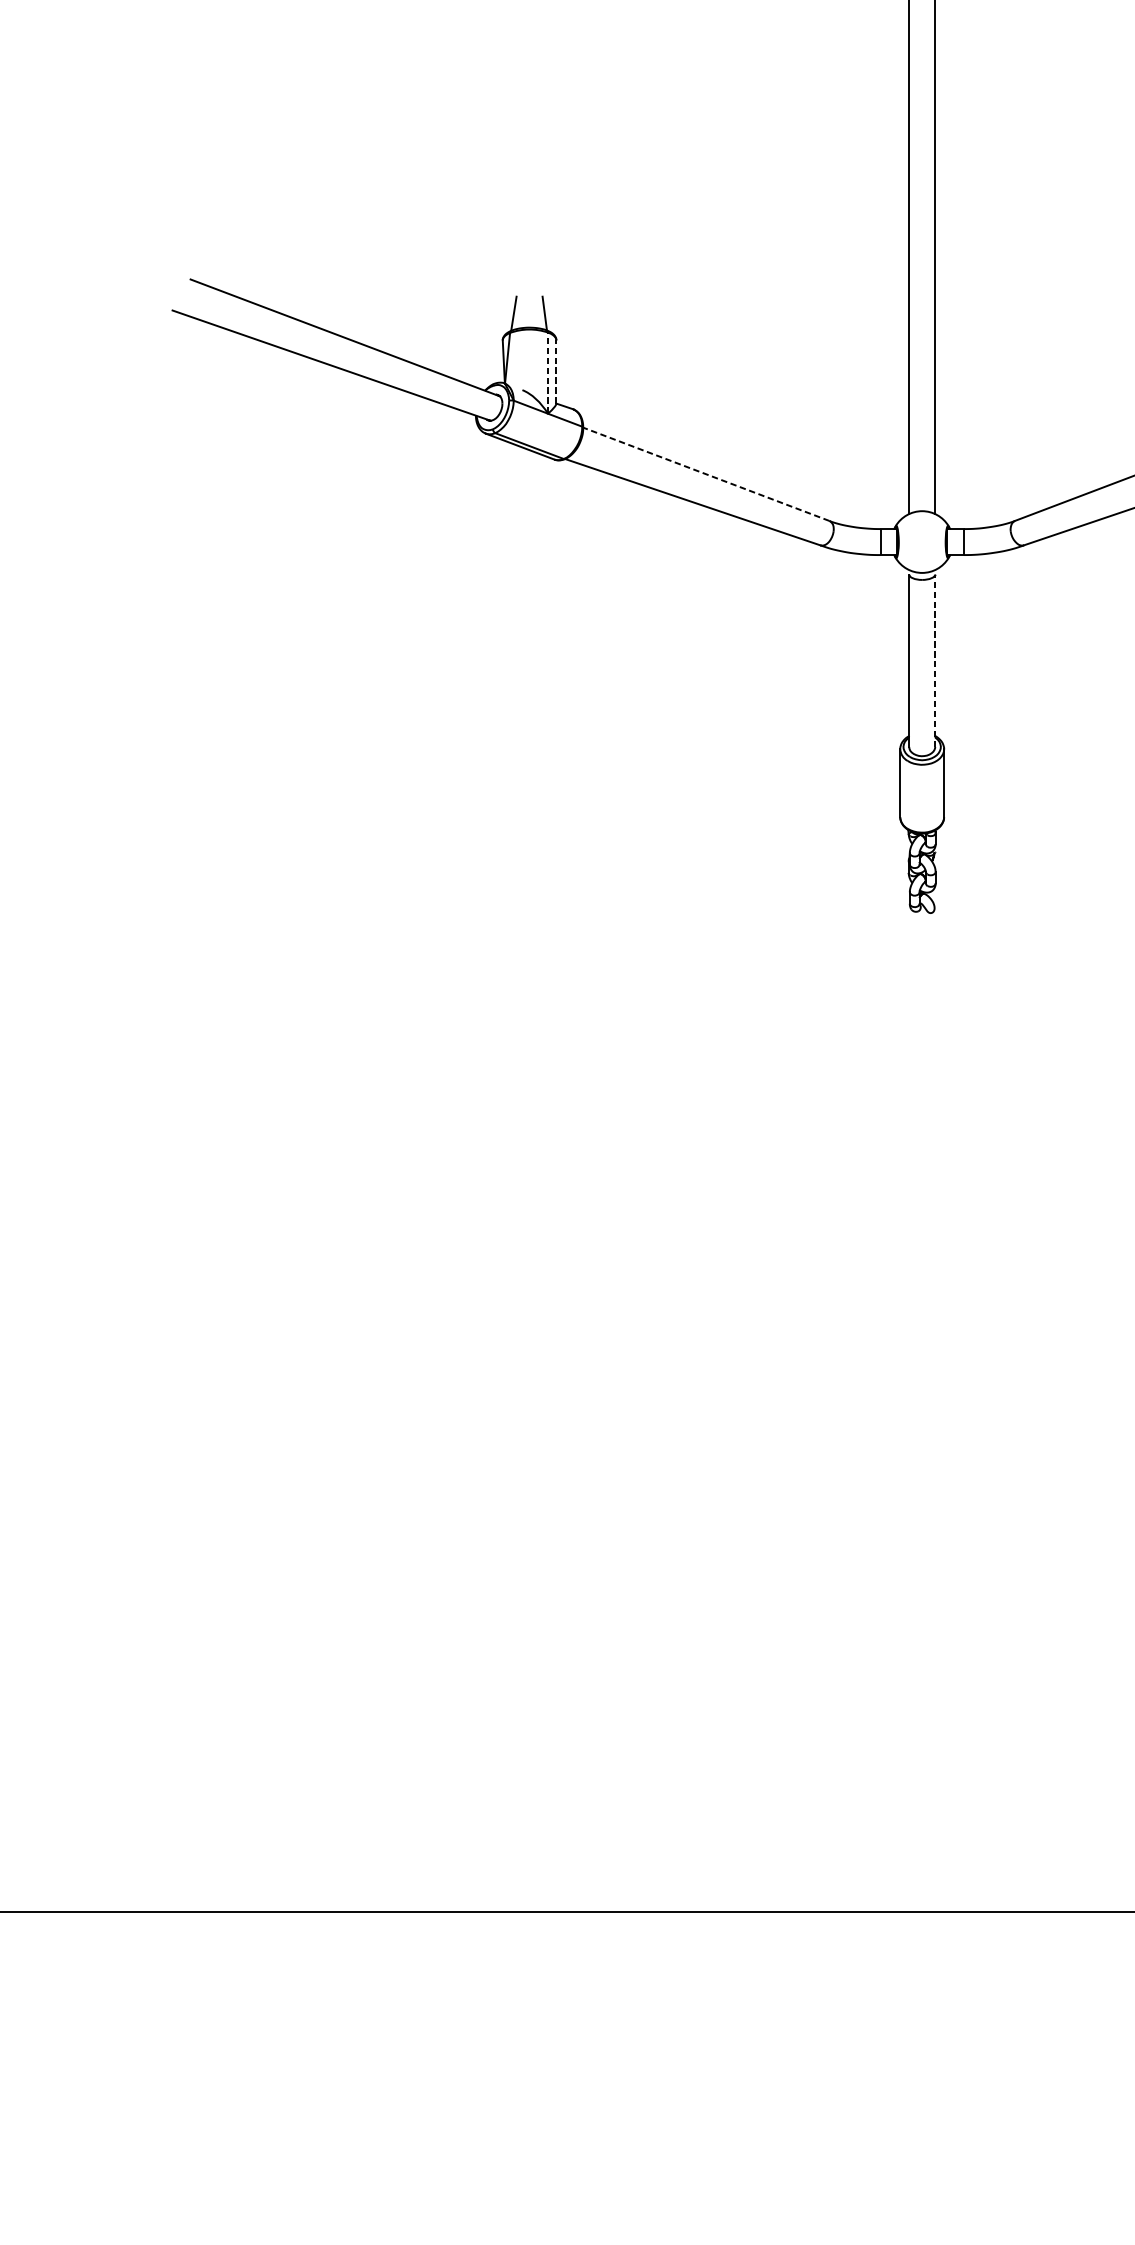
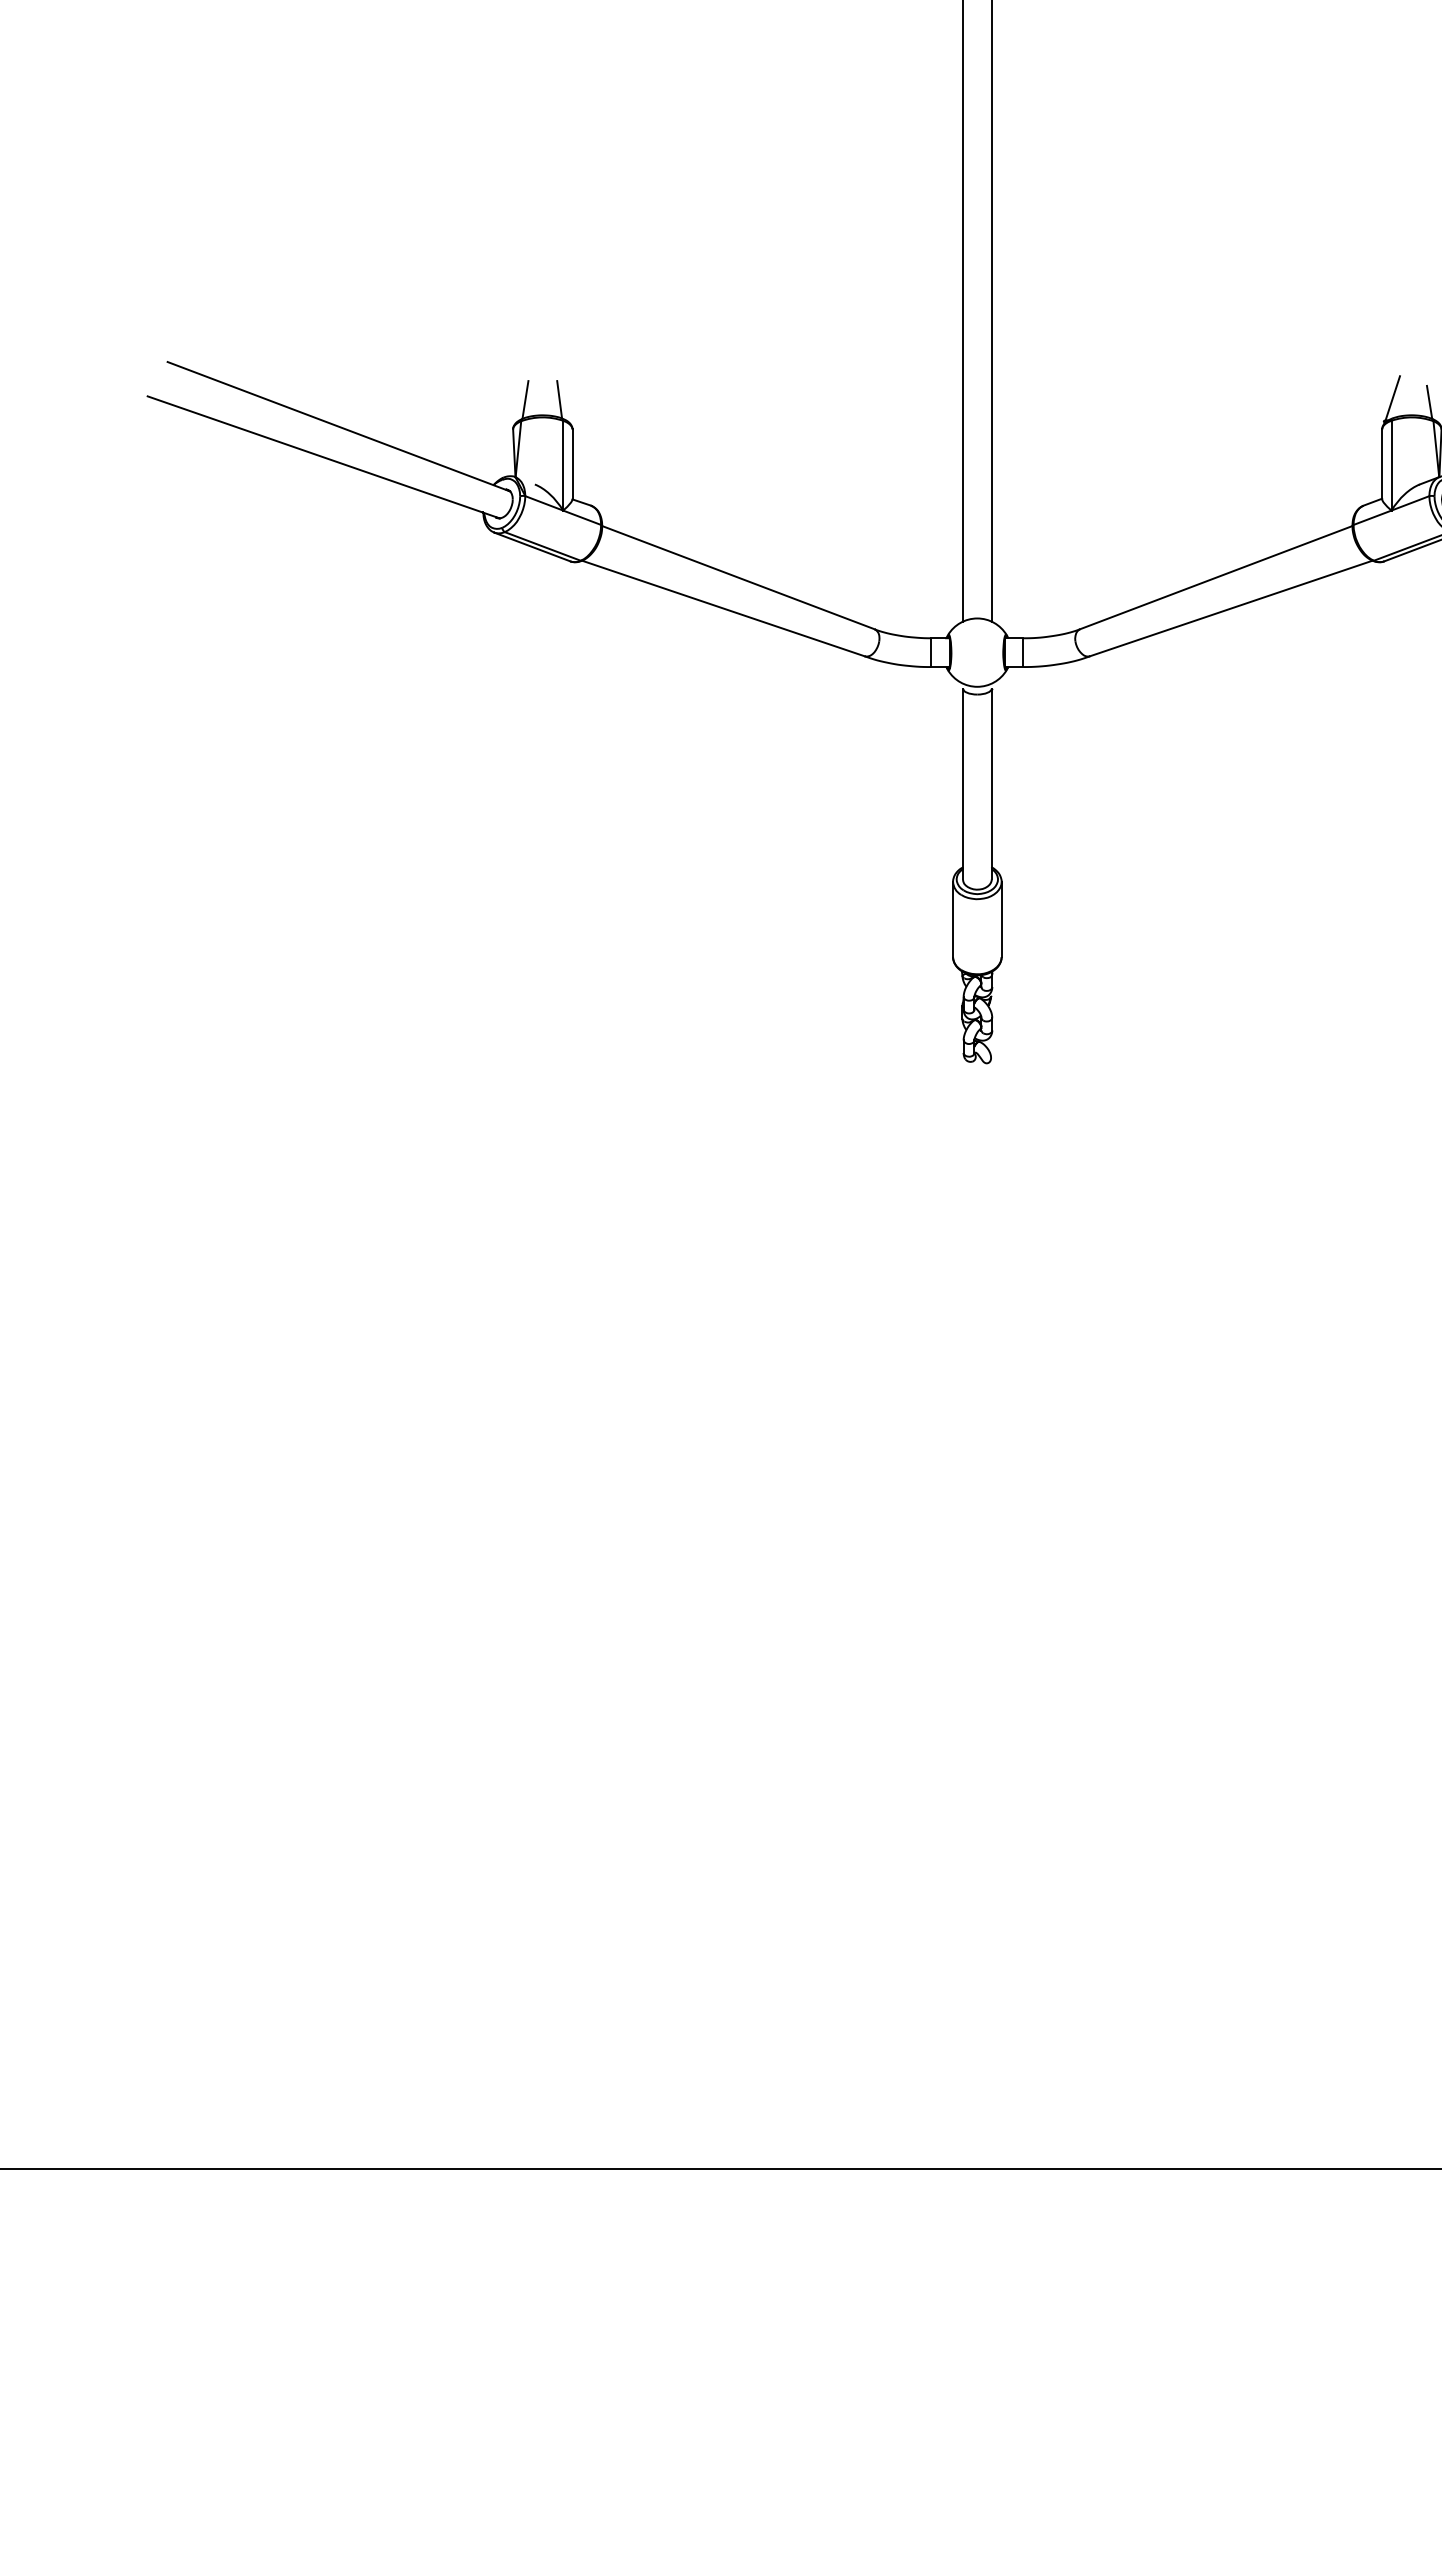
line: (548, 372) -> (563, 465), dashed -> solid
line: (556, 372) -> (572, 464), dashed -> solid
line: (706, 474) -> (738, 577), dashed -> solid
line: (934, 660) -> (991, 783), dashed -> solid

